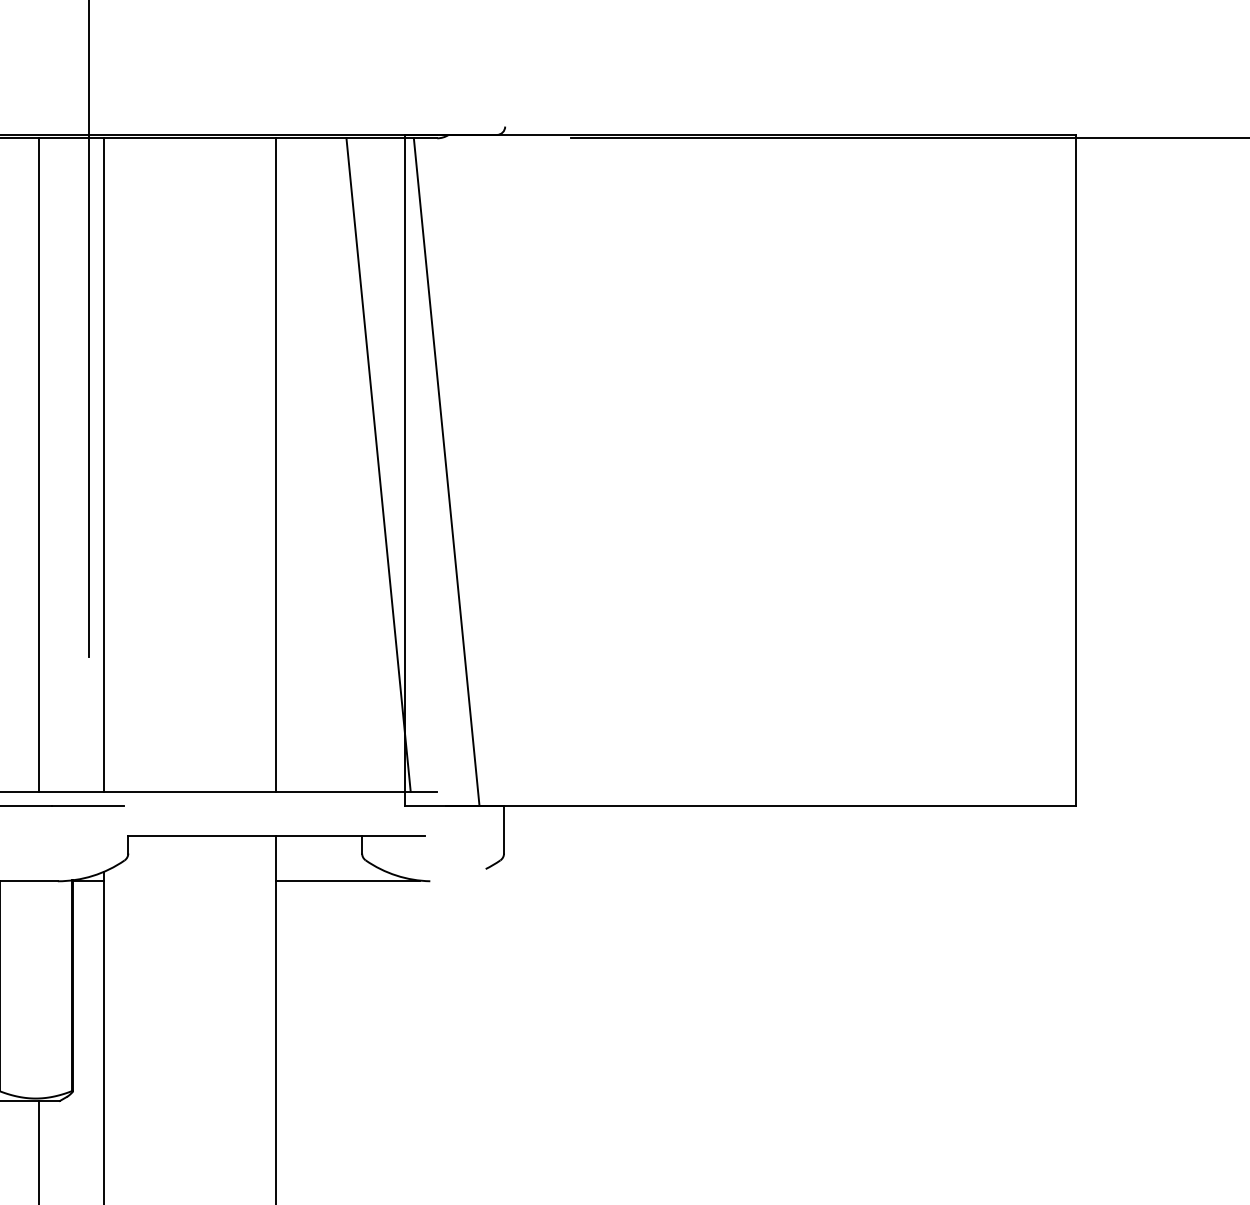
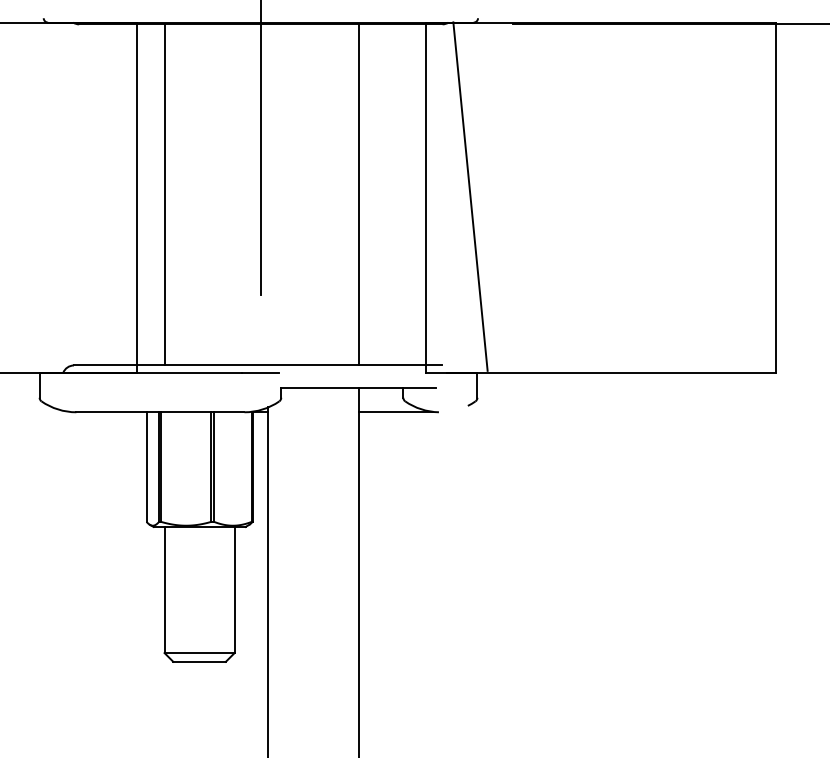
line: (38, 464) -> (234, 194), removed
line: (103, 464) -> (268, 194), removed
line: (377, 464) -> (411, 194), removed
line: (446, 471) -> (470, 196), moved

